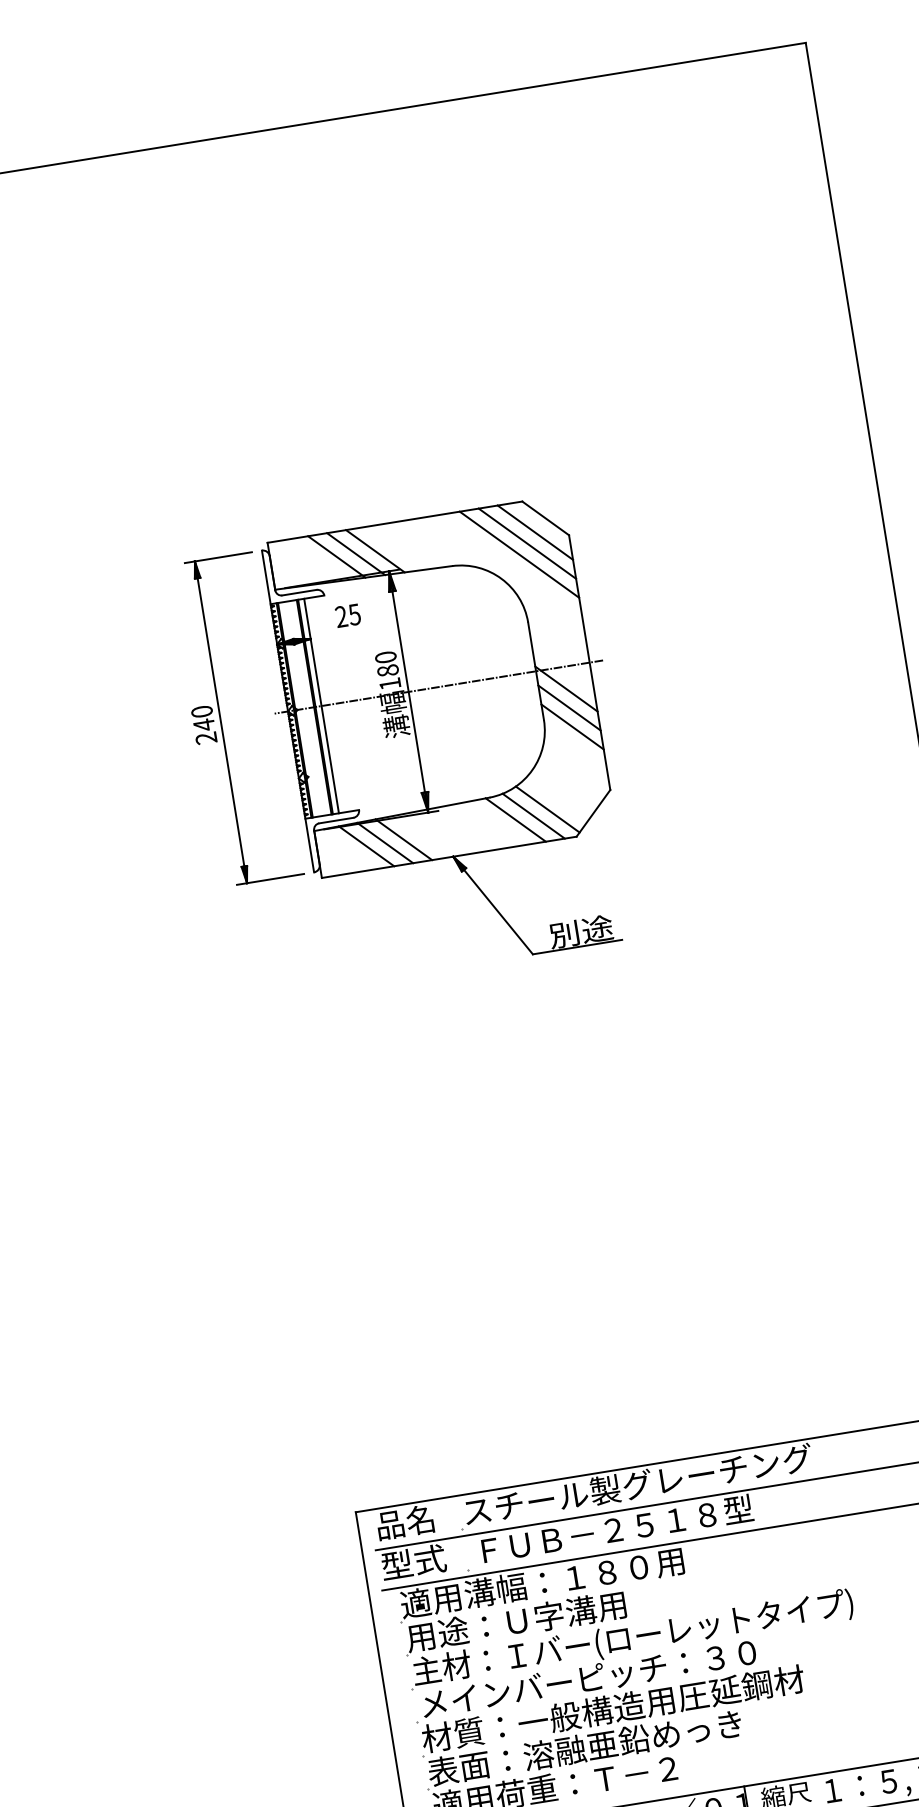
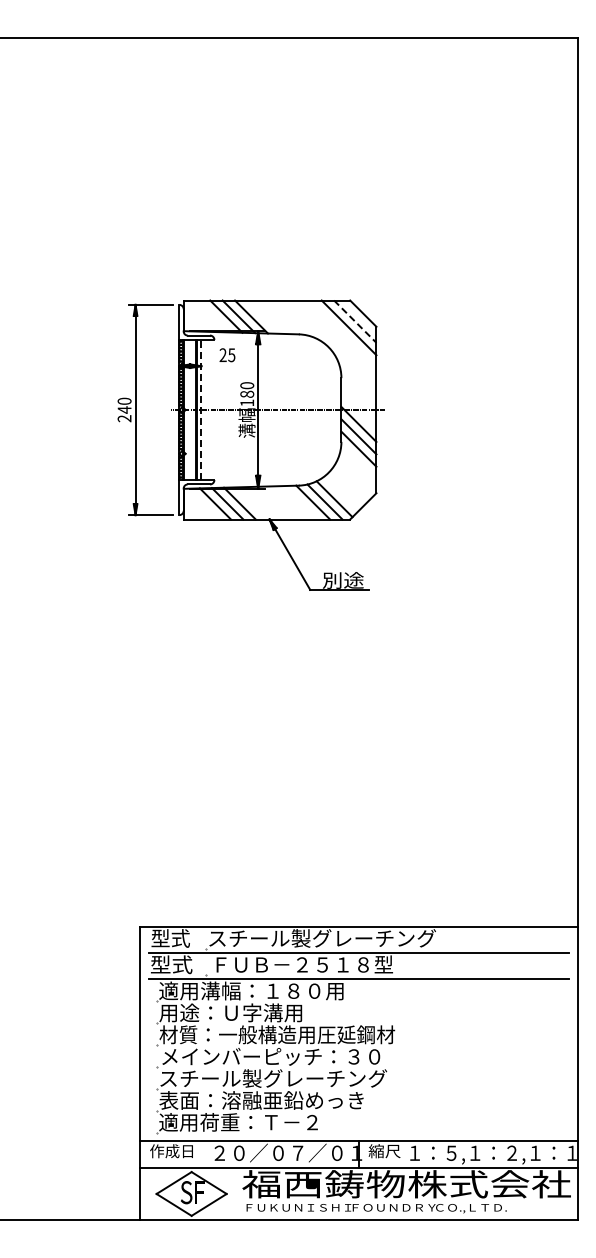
line: (535, 532) -> (355, 321), solid -> dashed
line: (518, 553) -> (342, 333), removed
line: (321, 705) -> (201, 409), solid -> dashed
text: (405, 1522) -> (170, 938), 品名 -> 型式
text: (631, 1638) -> (302, 1035), 主材：Ｉバー(ローレットタイプ) -> 材質：一般構造用圧延鋼材
text: (613, 1708) -> (283, 1078), 材質：一般構造用圧延鋼材 -> スチール製グレーチング

